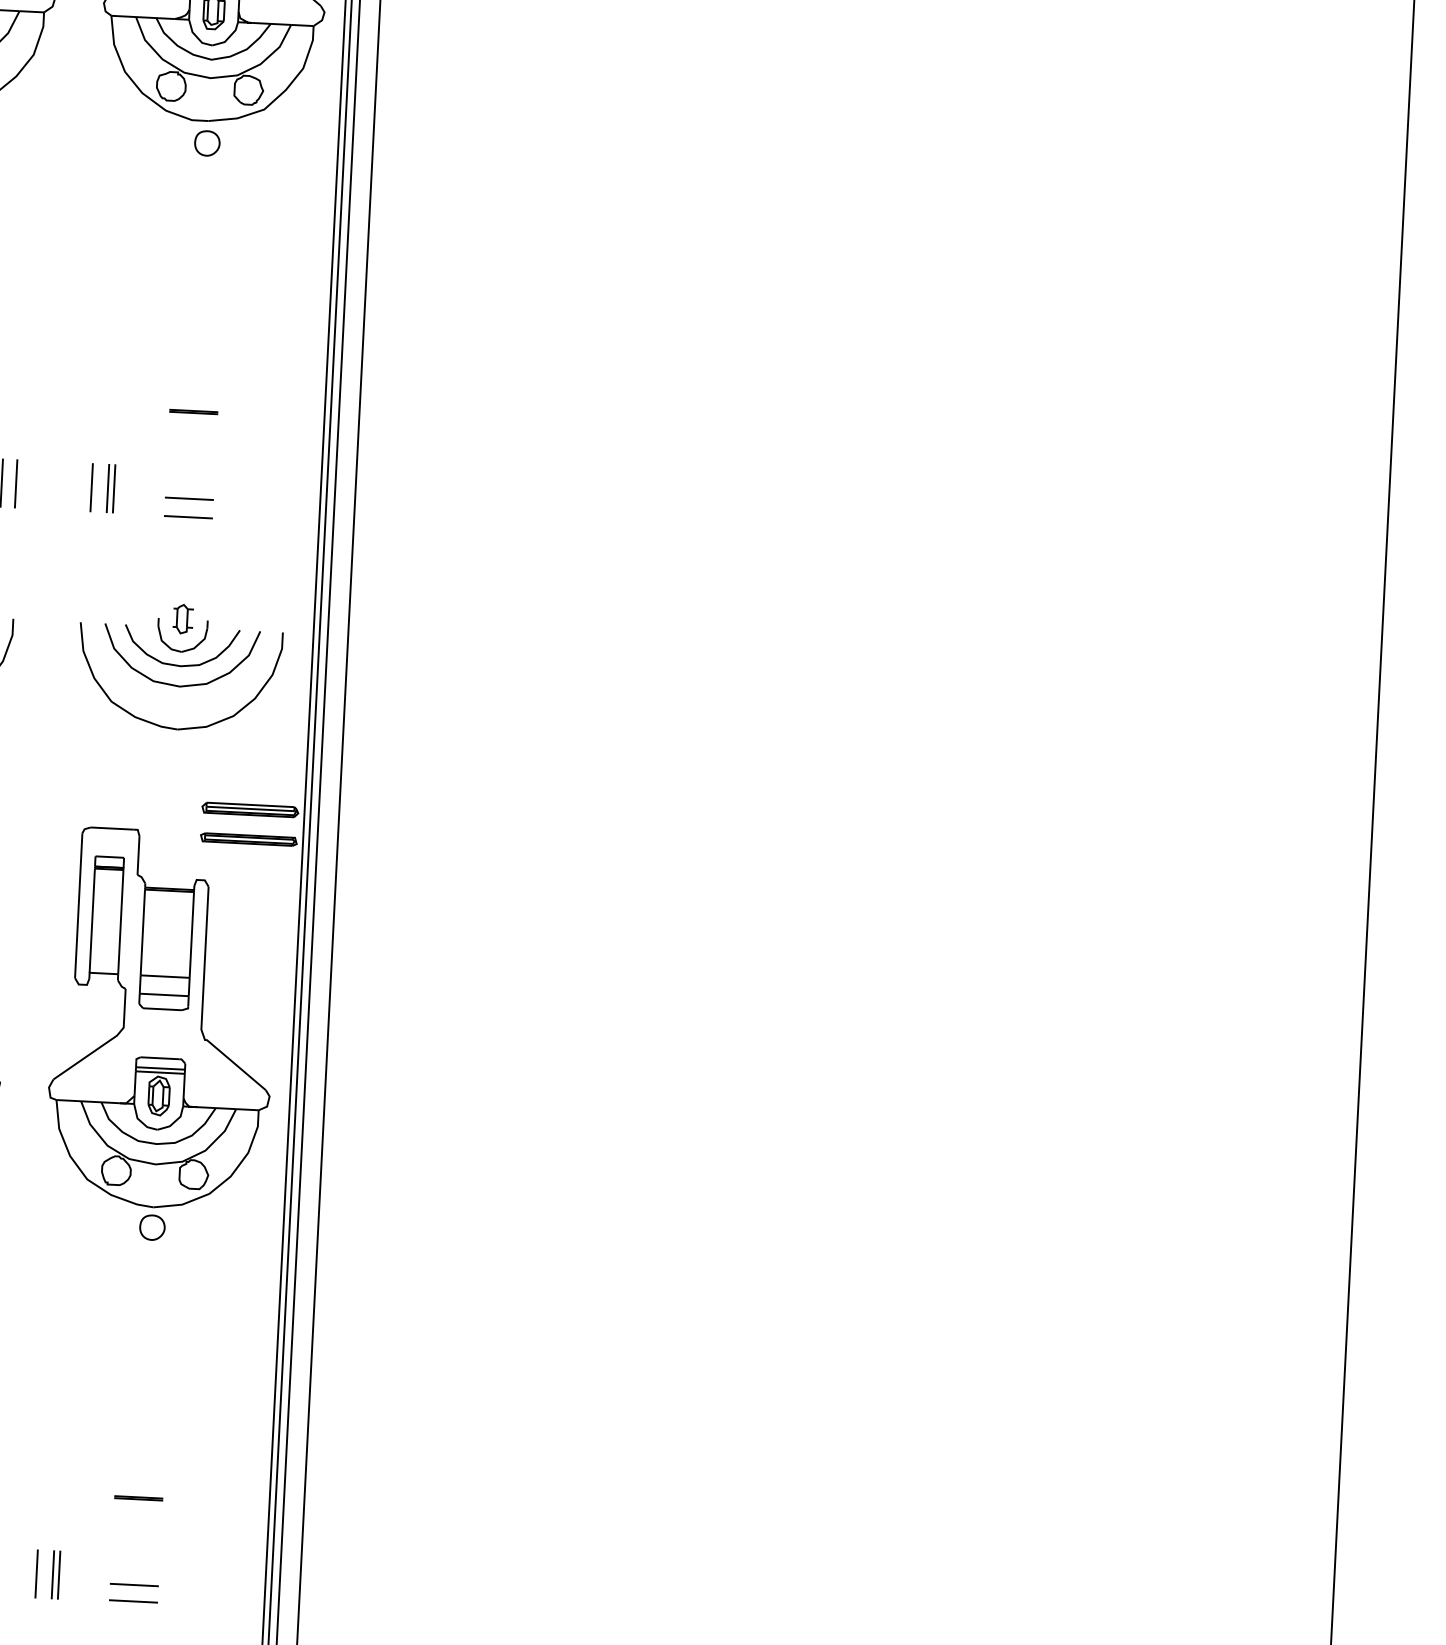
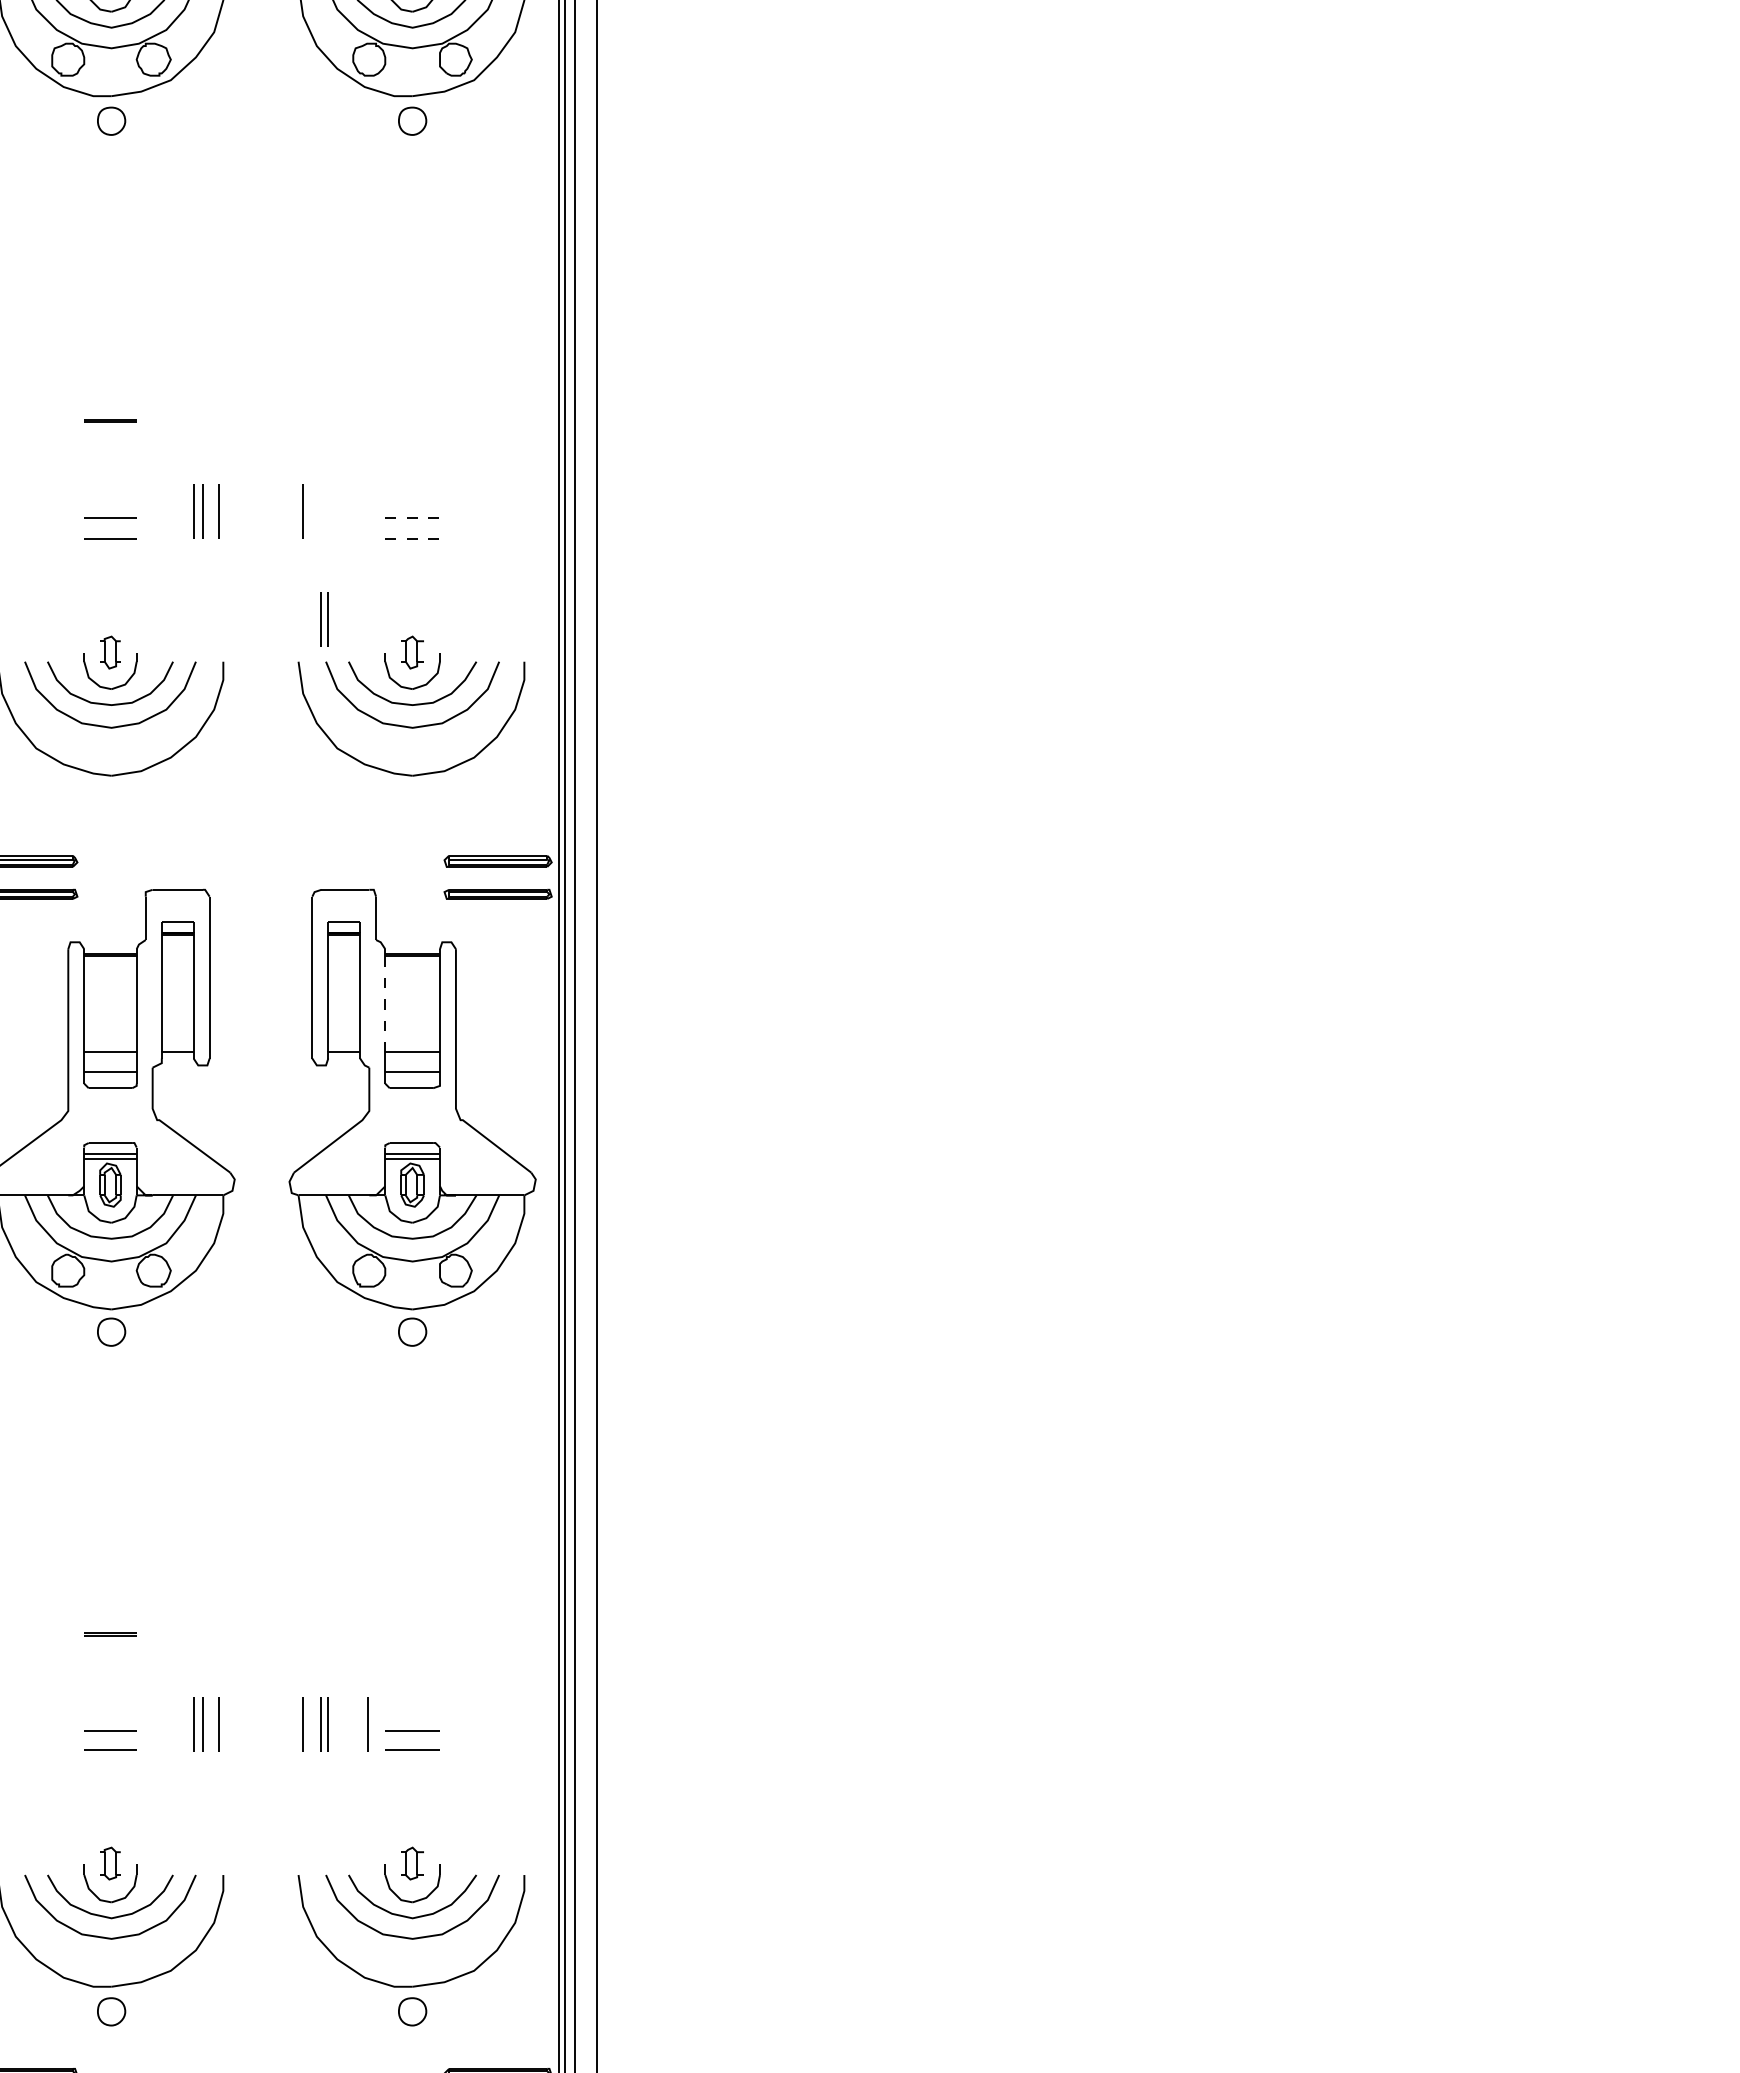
line: (193, 411) -> (412, 420), removed
part: (110, 488) -> (324, 619), moved
line: (190, 499) -> (413, 518), solid -> dashed
line: (189, 517) -> (413, 538), solid -> dashed
line: (143, 932) -> (385, 1003), solid -> dashed
line: (138, 1497) -> (412, 1633), removed
line: (94, 1576) -> (367, 1724), added

